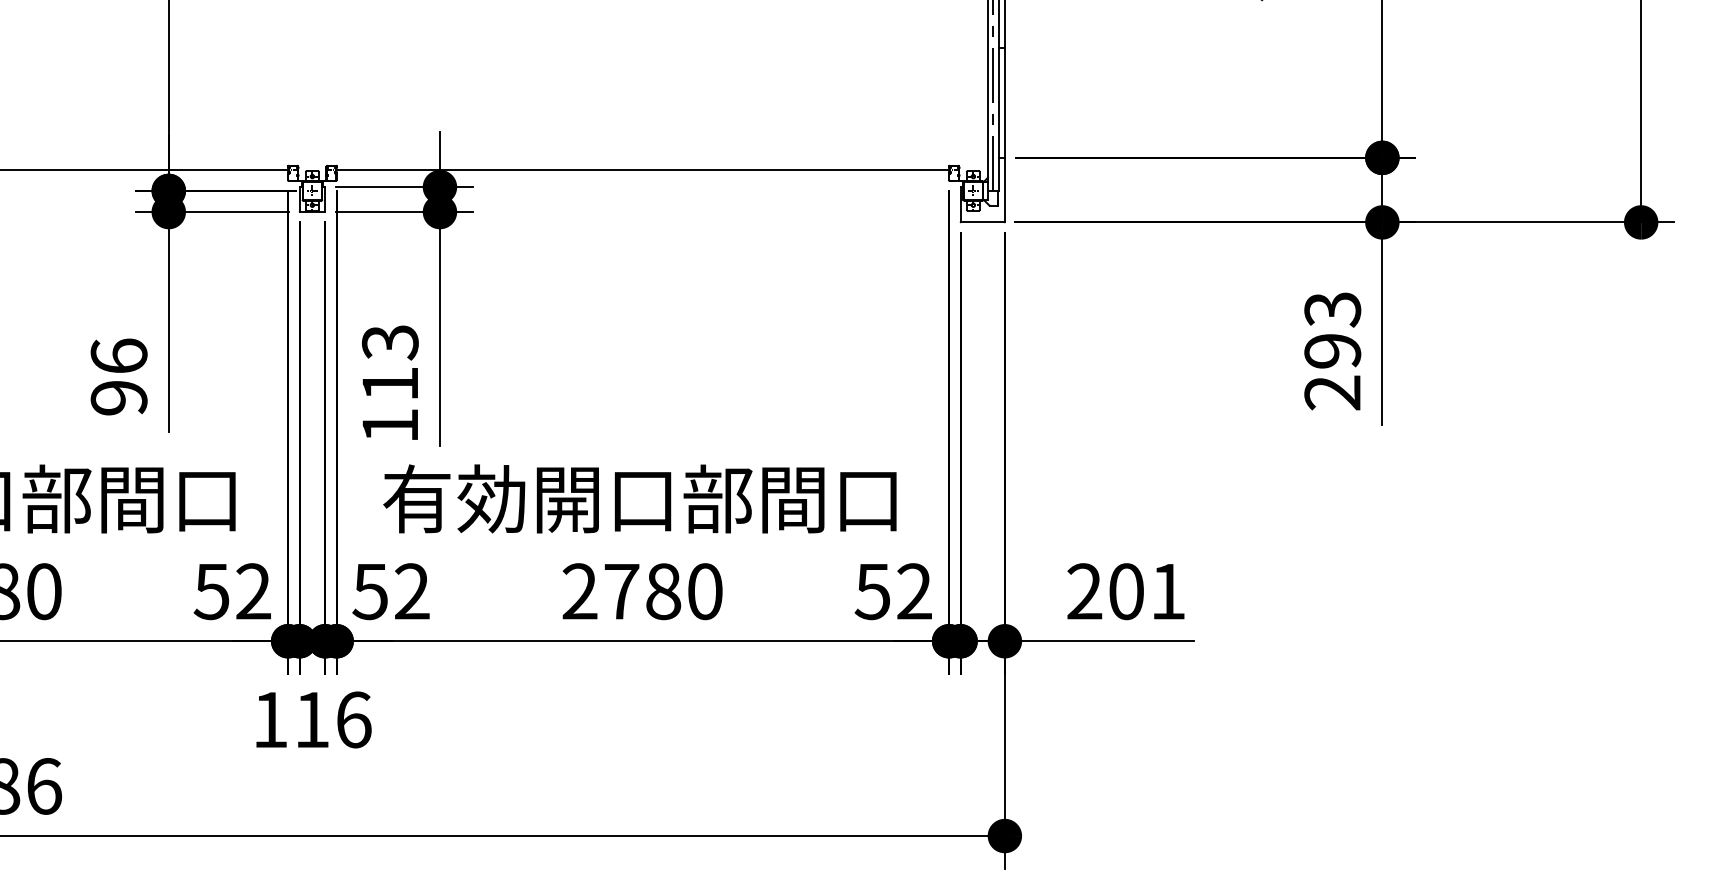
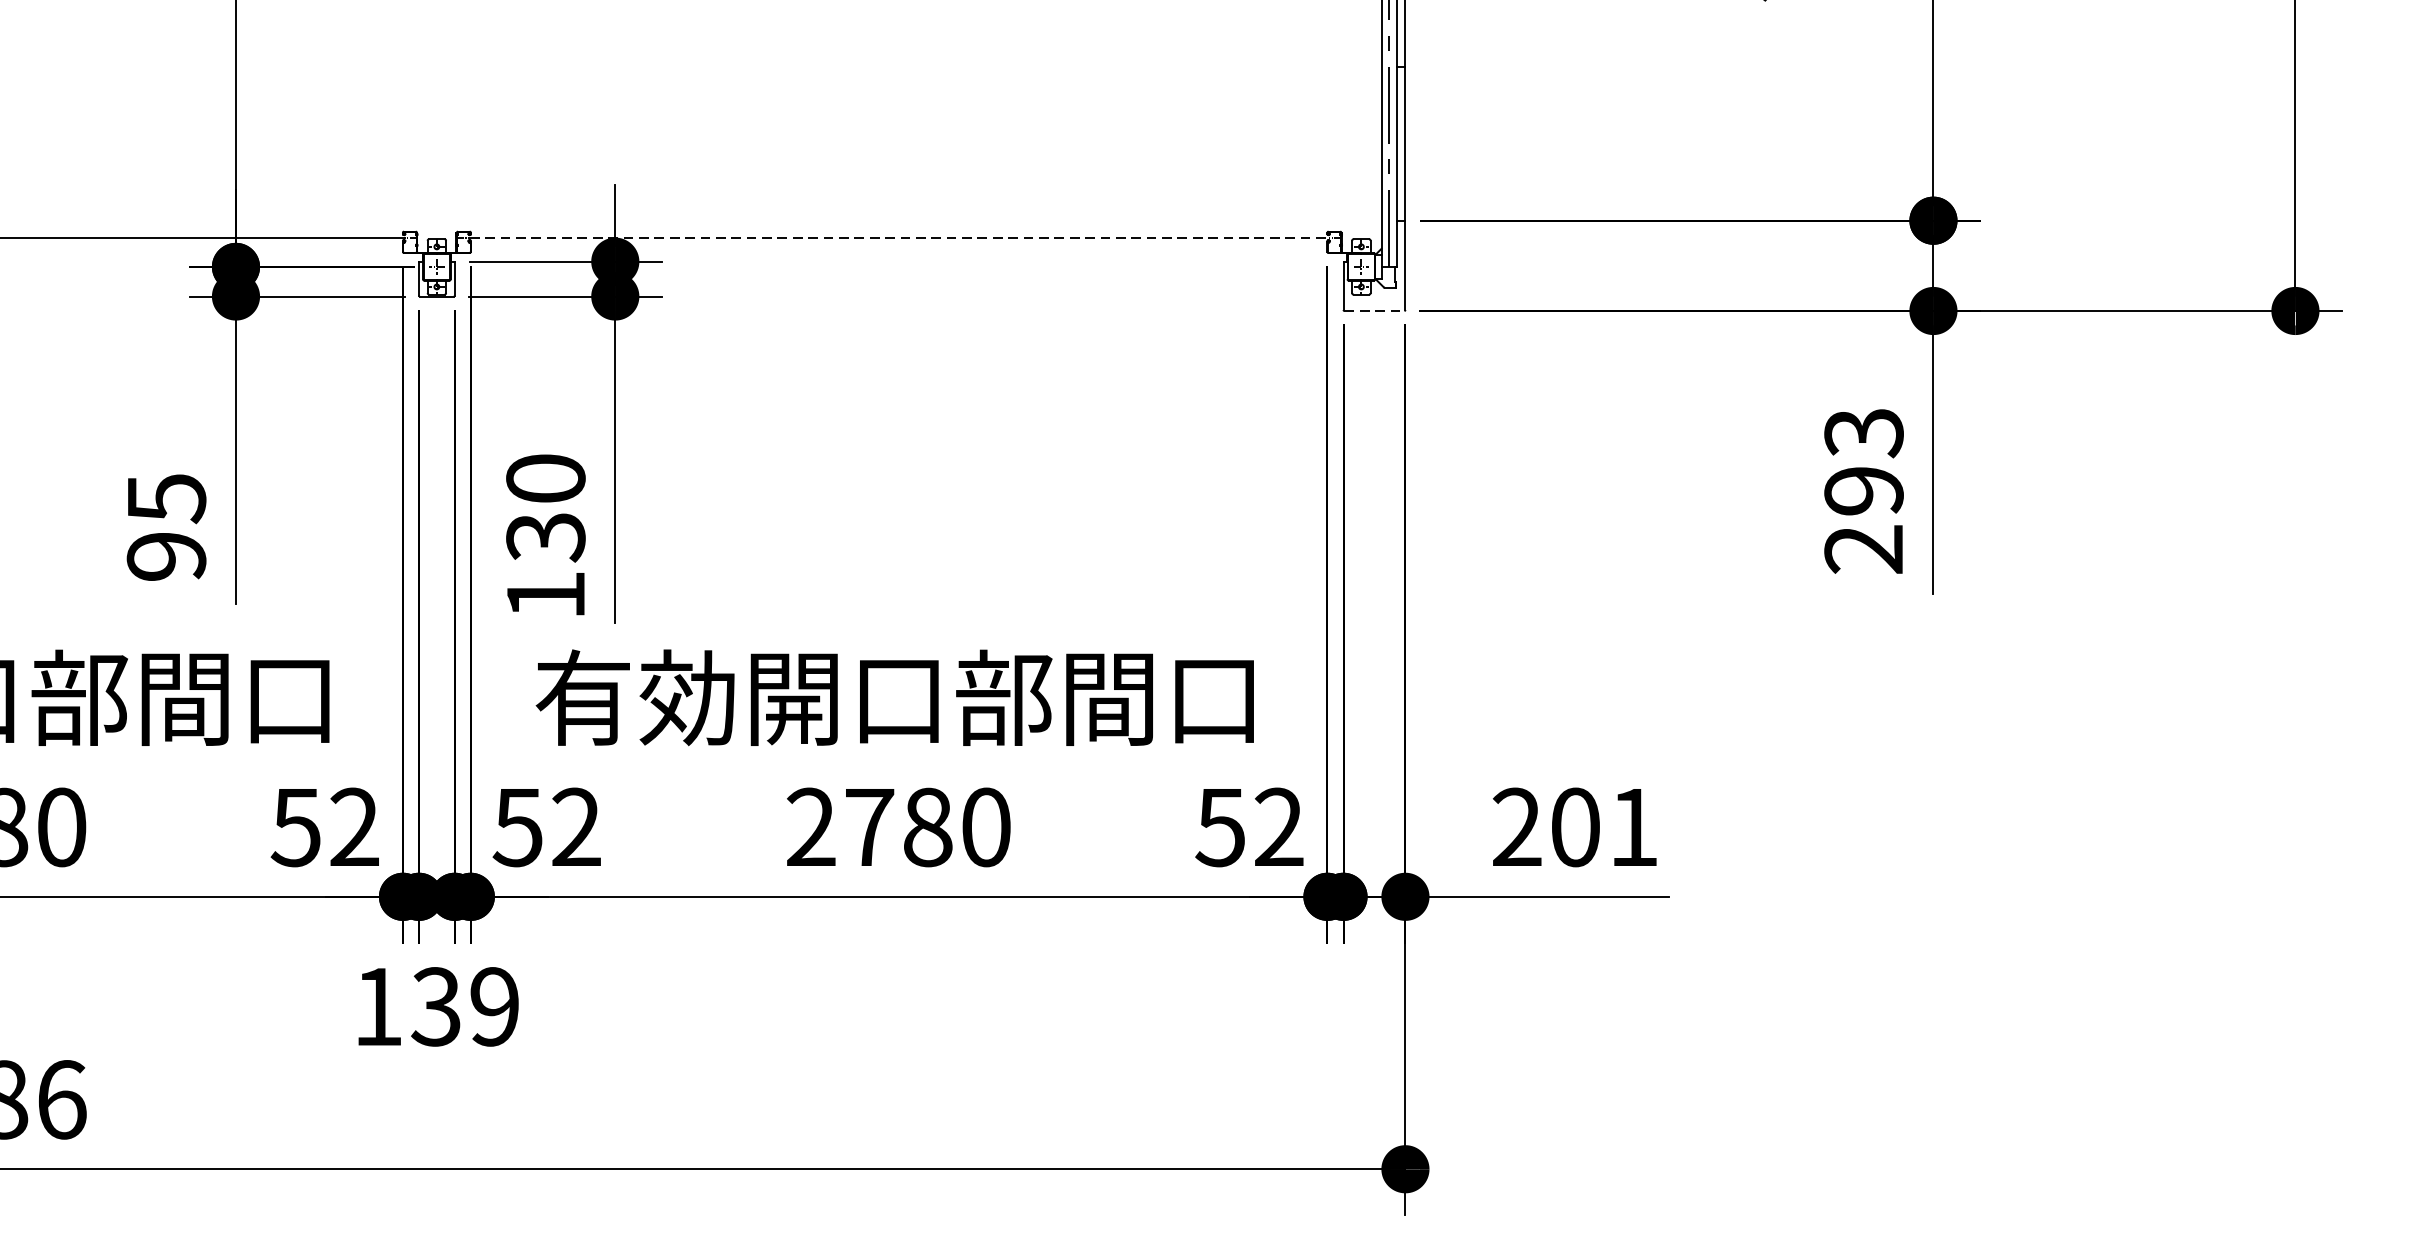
line: (643, 169) -> (899, 236), solid -> dashed
line: (983, 222) -> (1375, 311), solid -> dashed
text: (118, 356) -> (165, 498), 96 -> 95
text: (389, 363) -> (544, 508), 113 -> 130
text: (332, 719) -> (464, 1006), 116 -> 139

